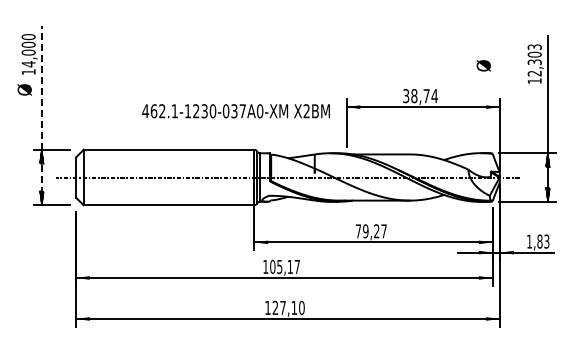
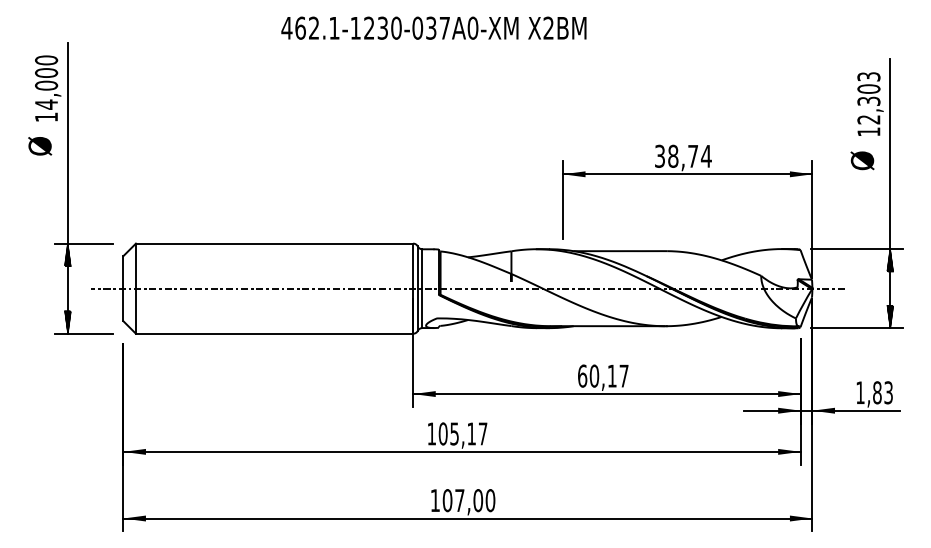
text: (483, 65) -> (862, 160), moved
text: (235, 111) -> (432, 28), moved
line: (41, 115) -> (67, 187), dashed -> solid
text: (367, 231) -> (597, 376), 79,27 -> 60,17
text: (284, 307) -> (462, 499), 127,10 -> 107,00

